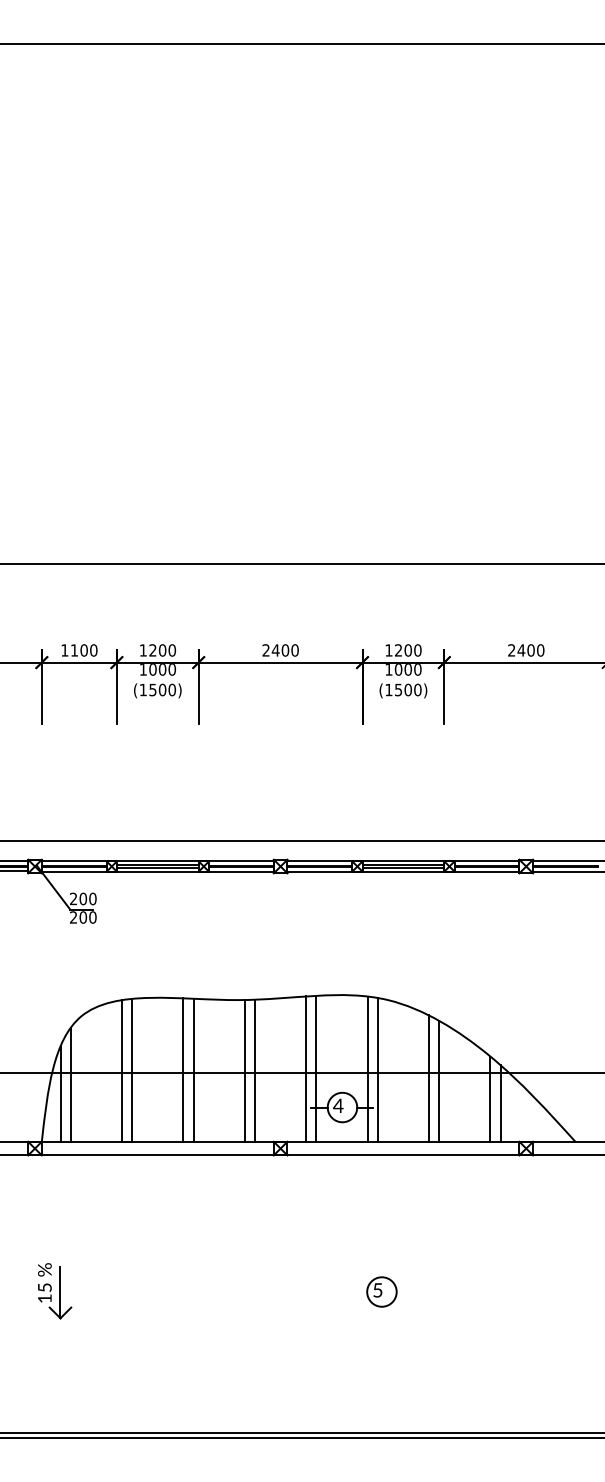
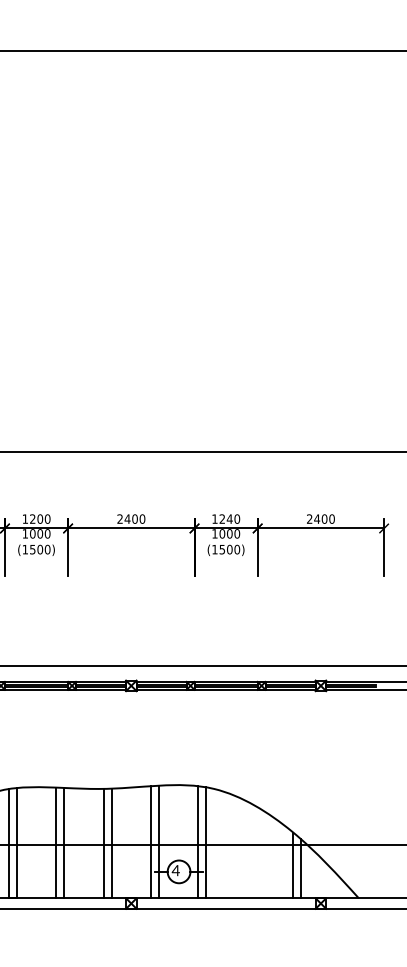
text: (408, 650) -> (230, 519), 1200 -> 1240
line: (429, 1078) -> (246, 849), removed
line: (439, 1080) -> (253, 851), removed

